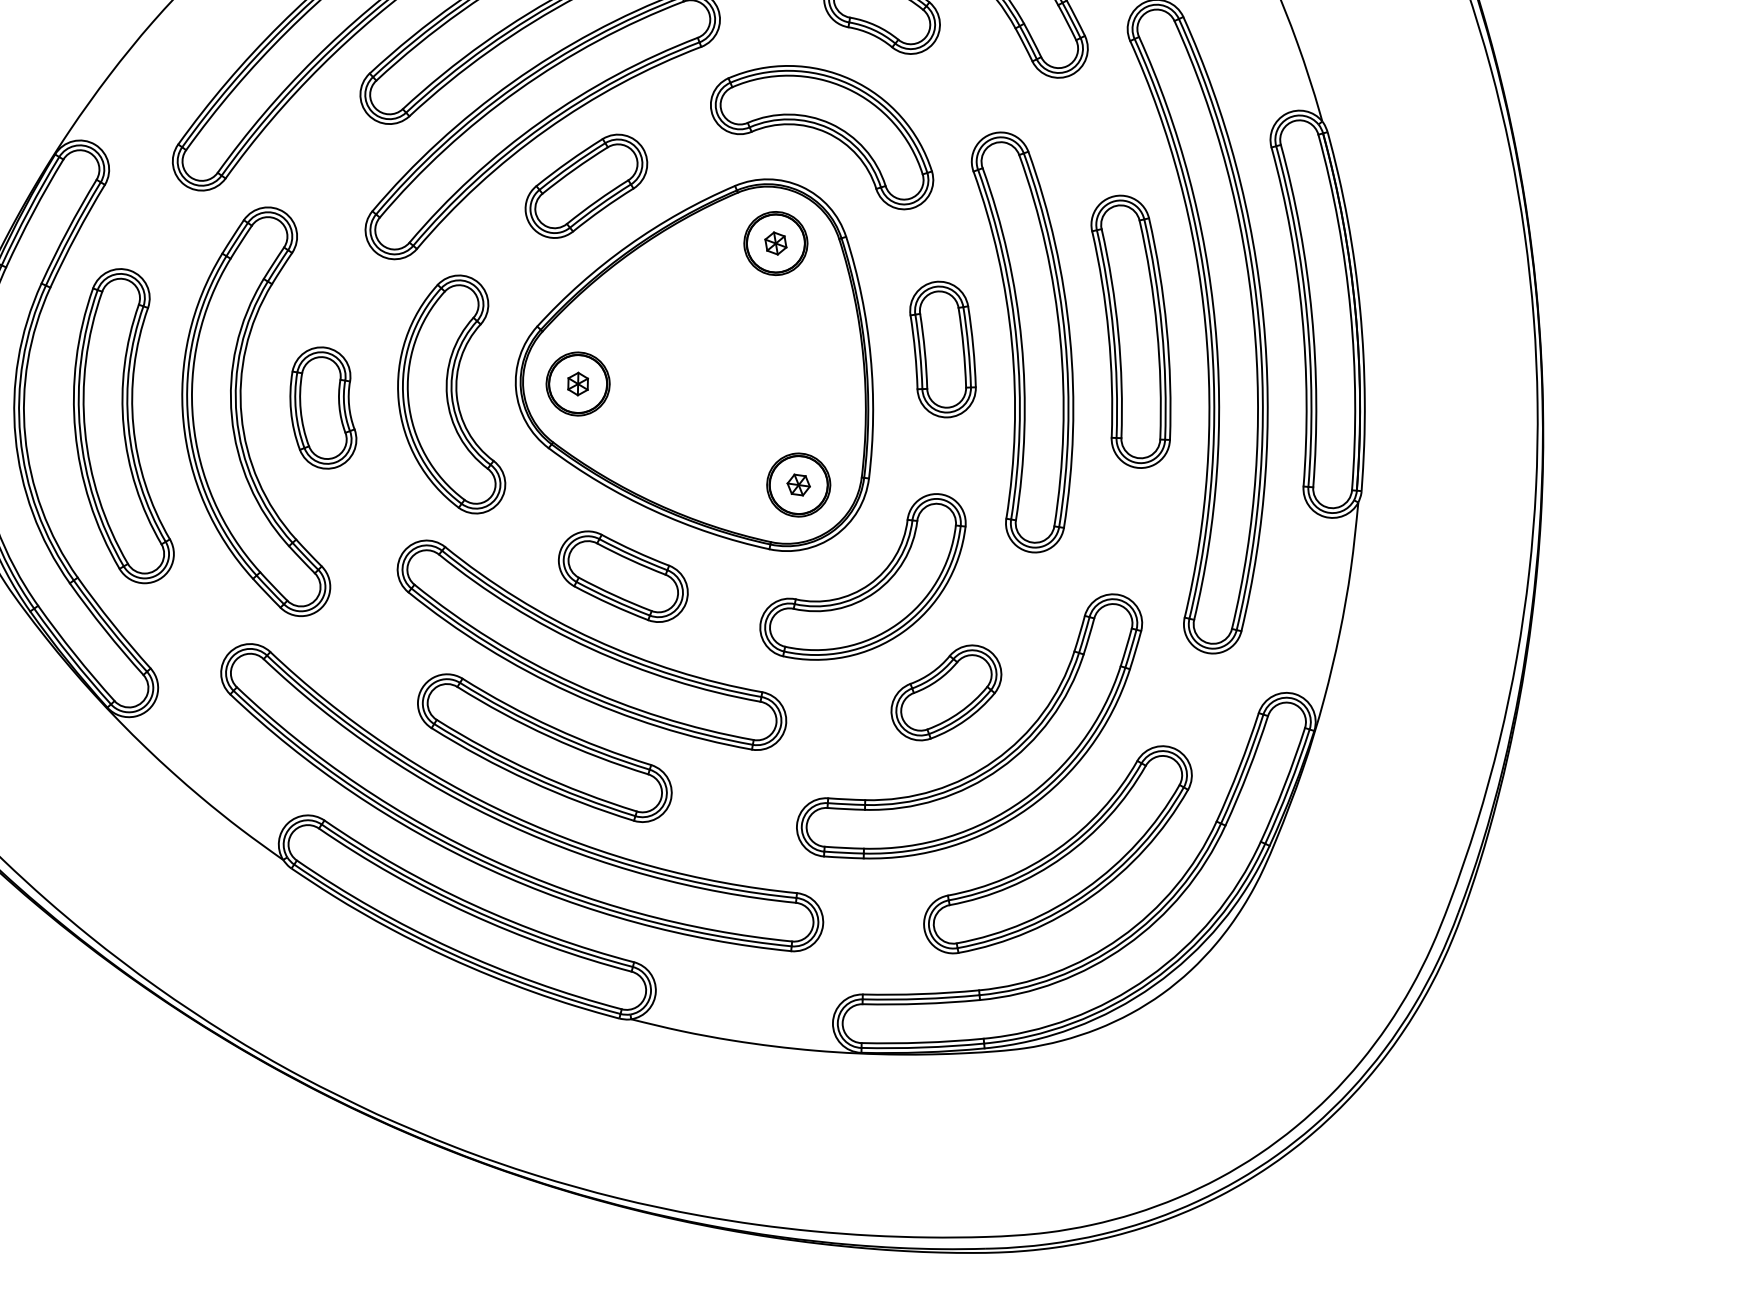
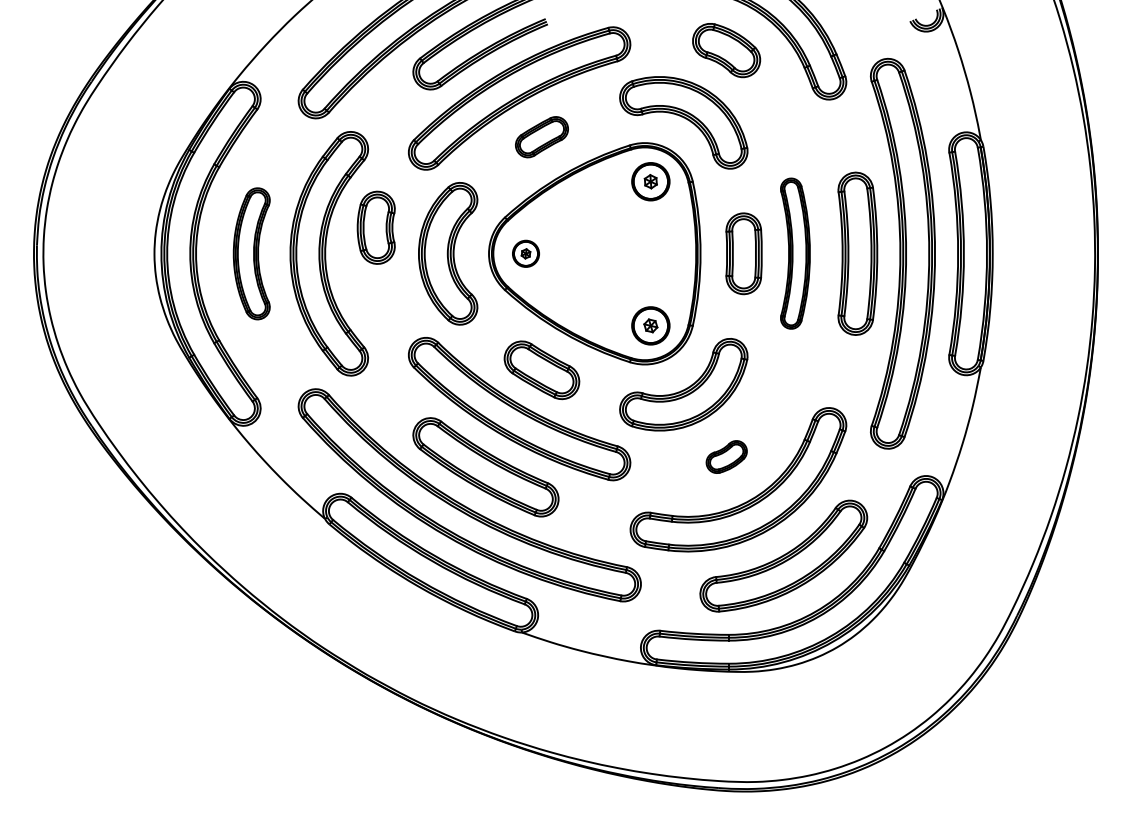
part: (585, 185) -> (541, 136), size x0.7
part: (1029, 340) -> (795, 253), size x0.6
part: (577, 383) -> (525, 253), size x0.7
part: (320, 407) -> (375, 227), moved
part: (118, 427) -> (251, 253), size x0.7
part: (946, 691) -> (726, 456), size x0.6

